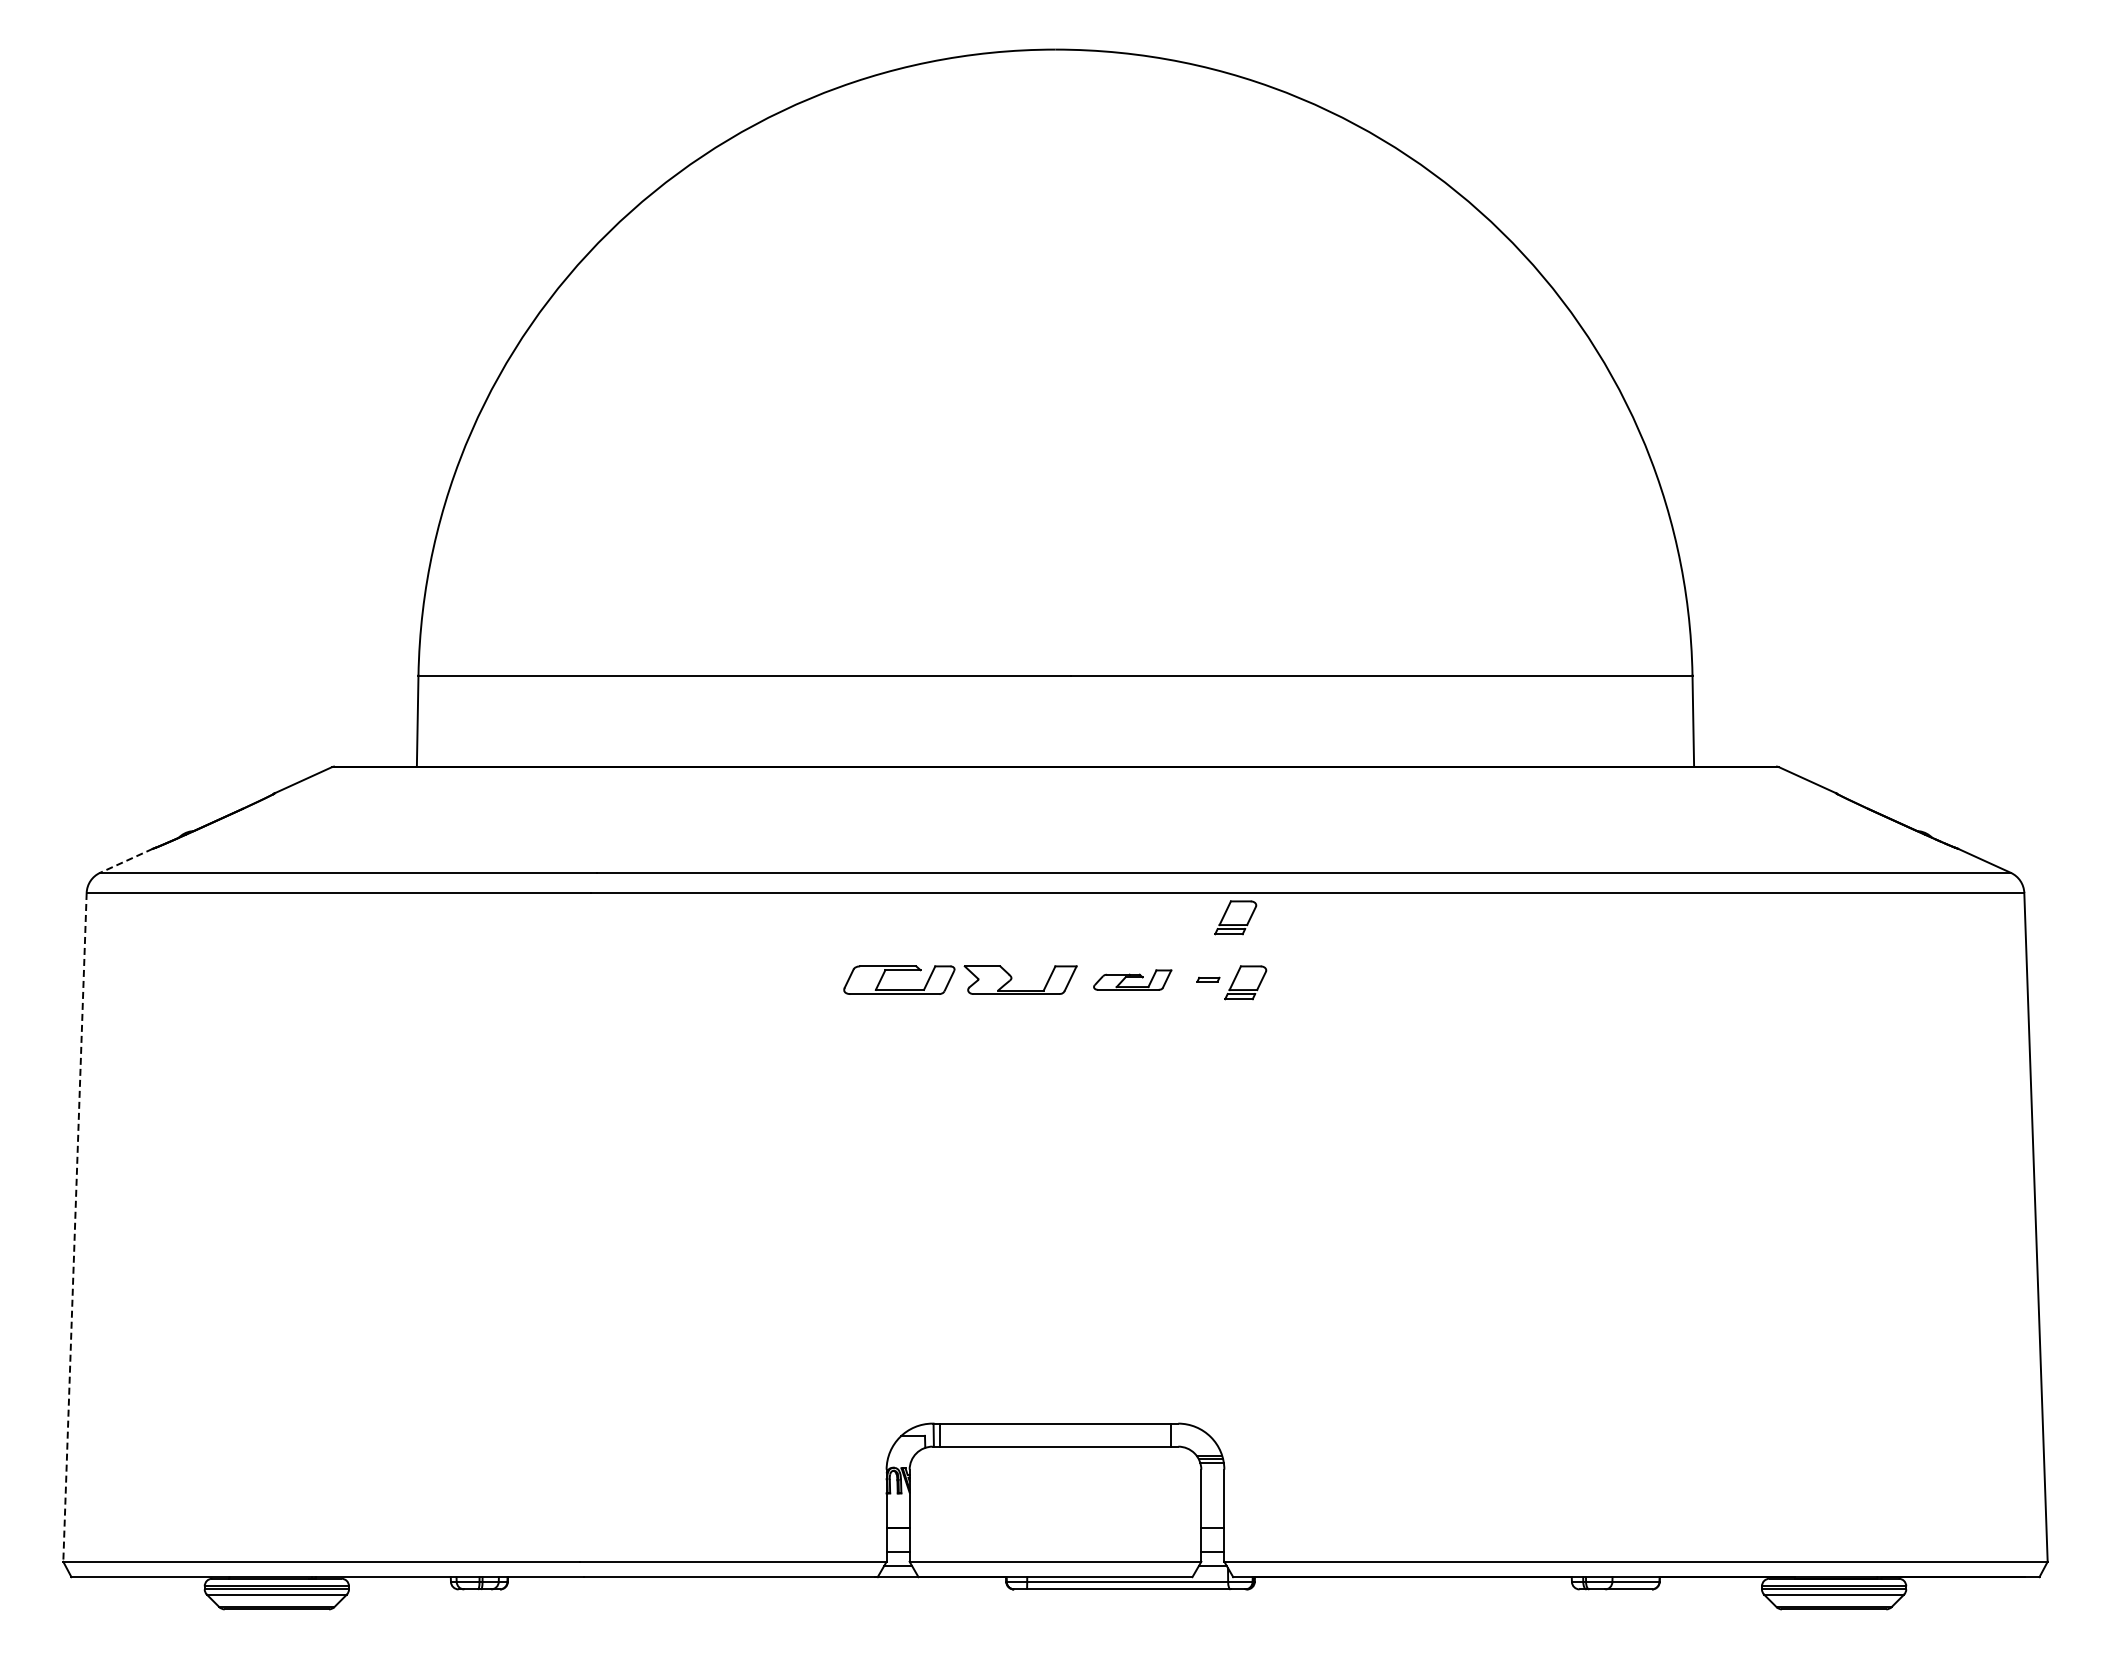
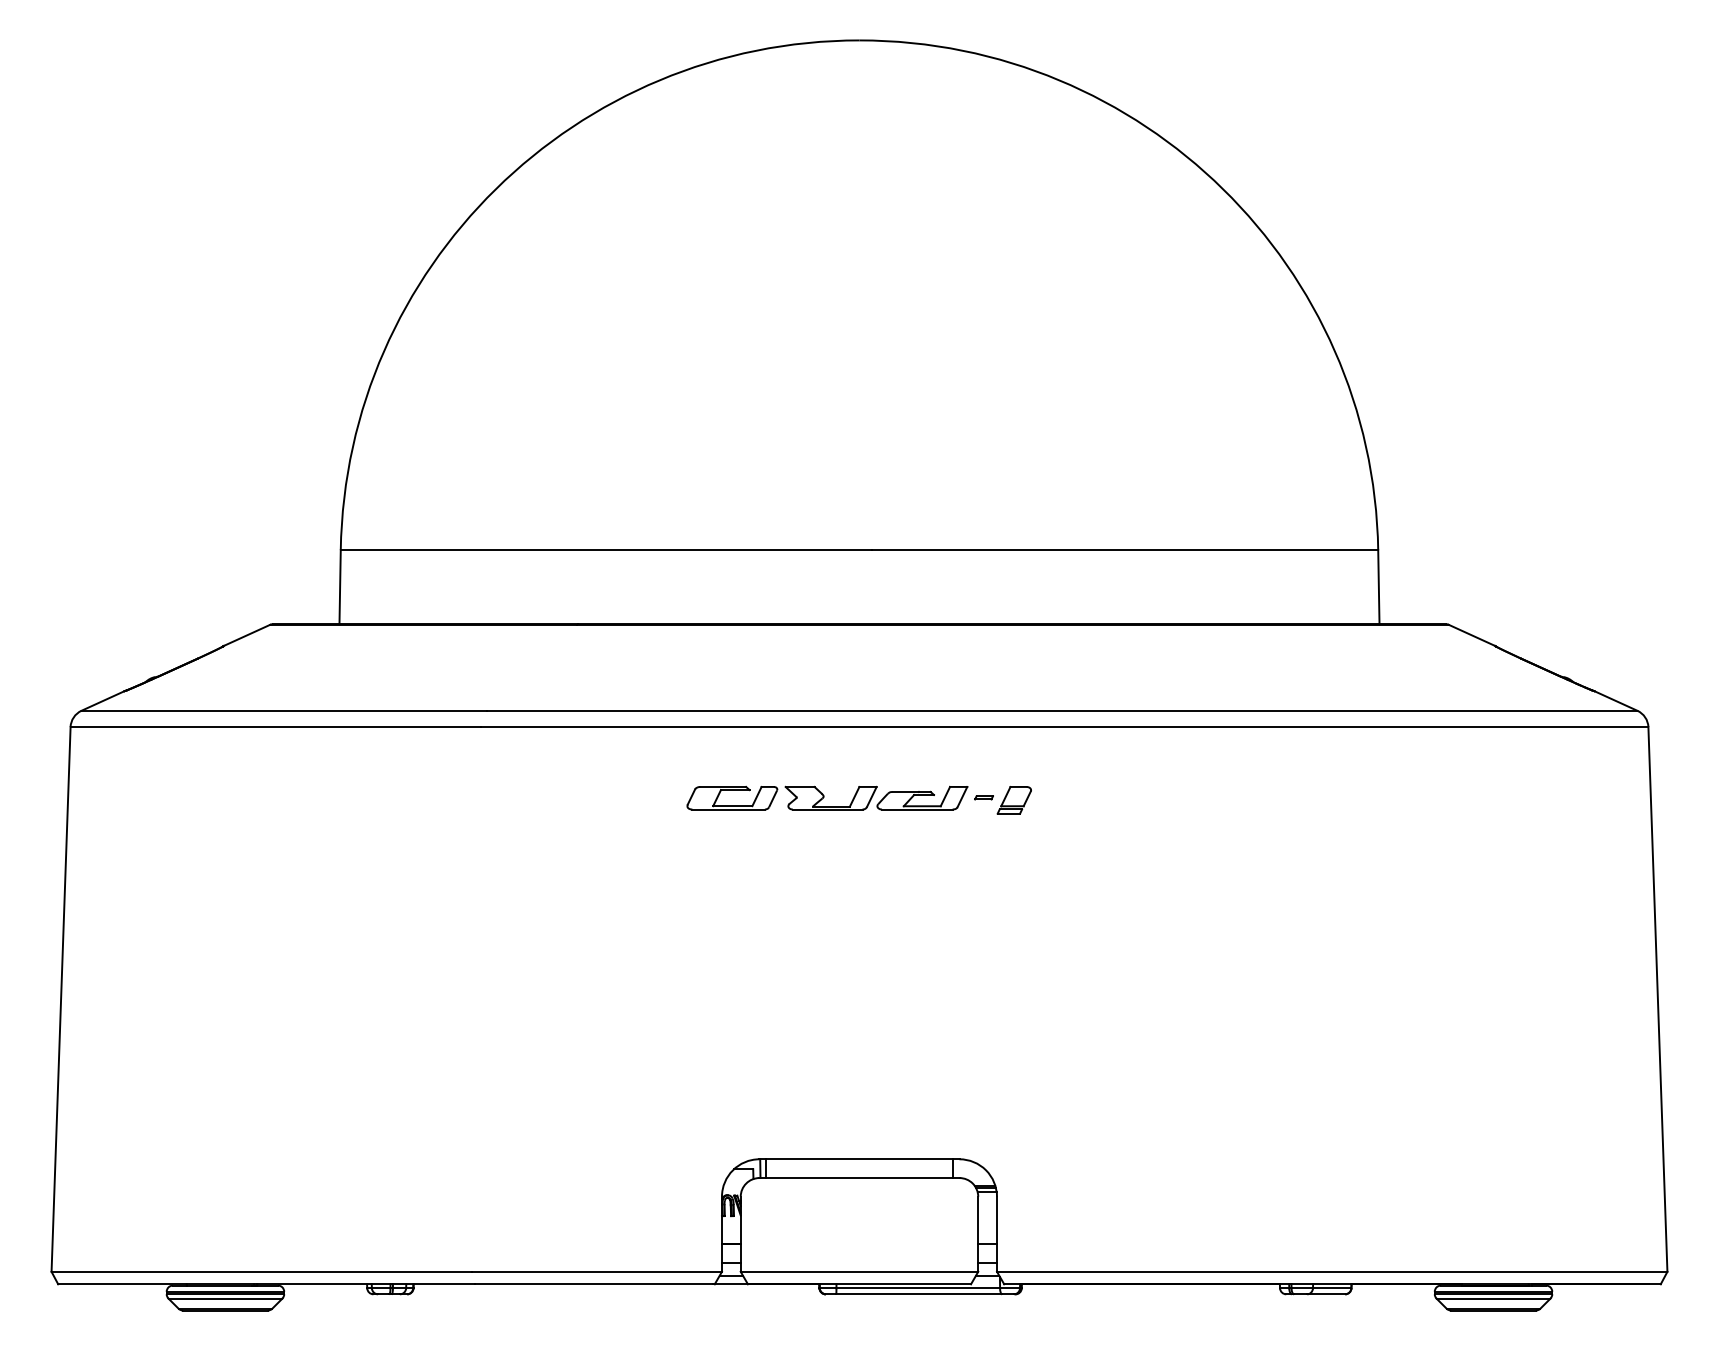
line: (126, 860) -> (103, 700), dashed -> solid
part: (1235, 917) -> (1006, 747), removed
part: (1132, 979) -> (922, 797), size x1.43
line: (75, 1227) -> (61, 999), dashed -> solid

